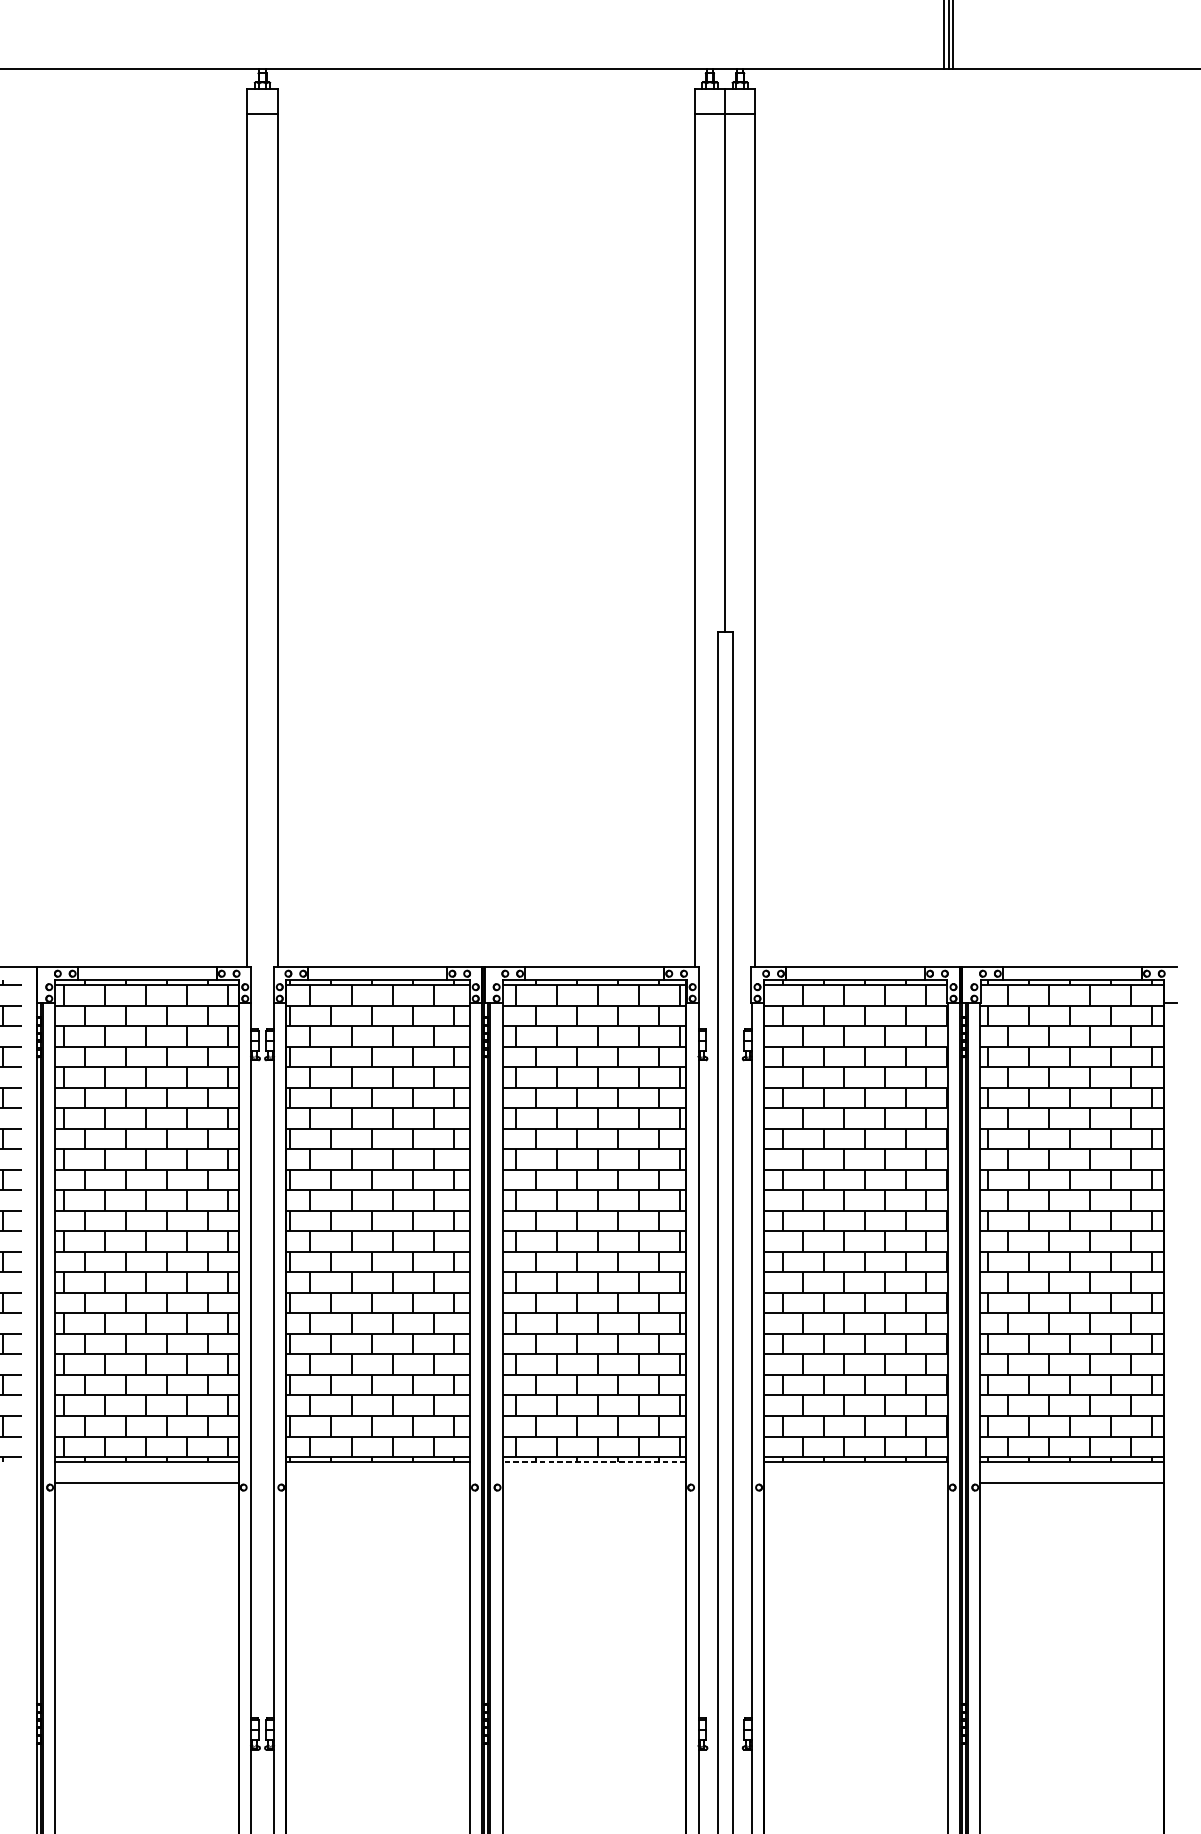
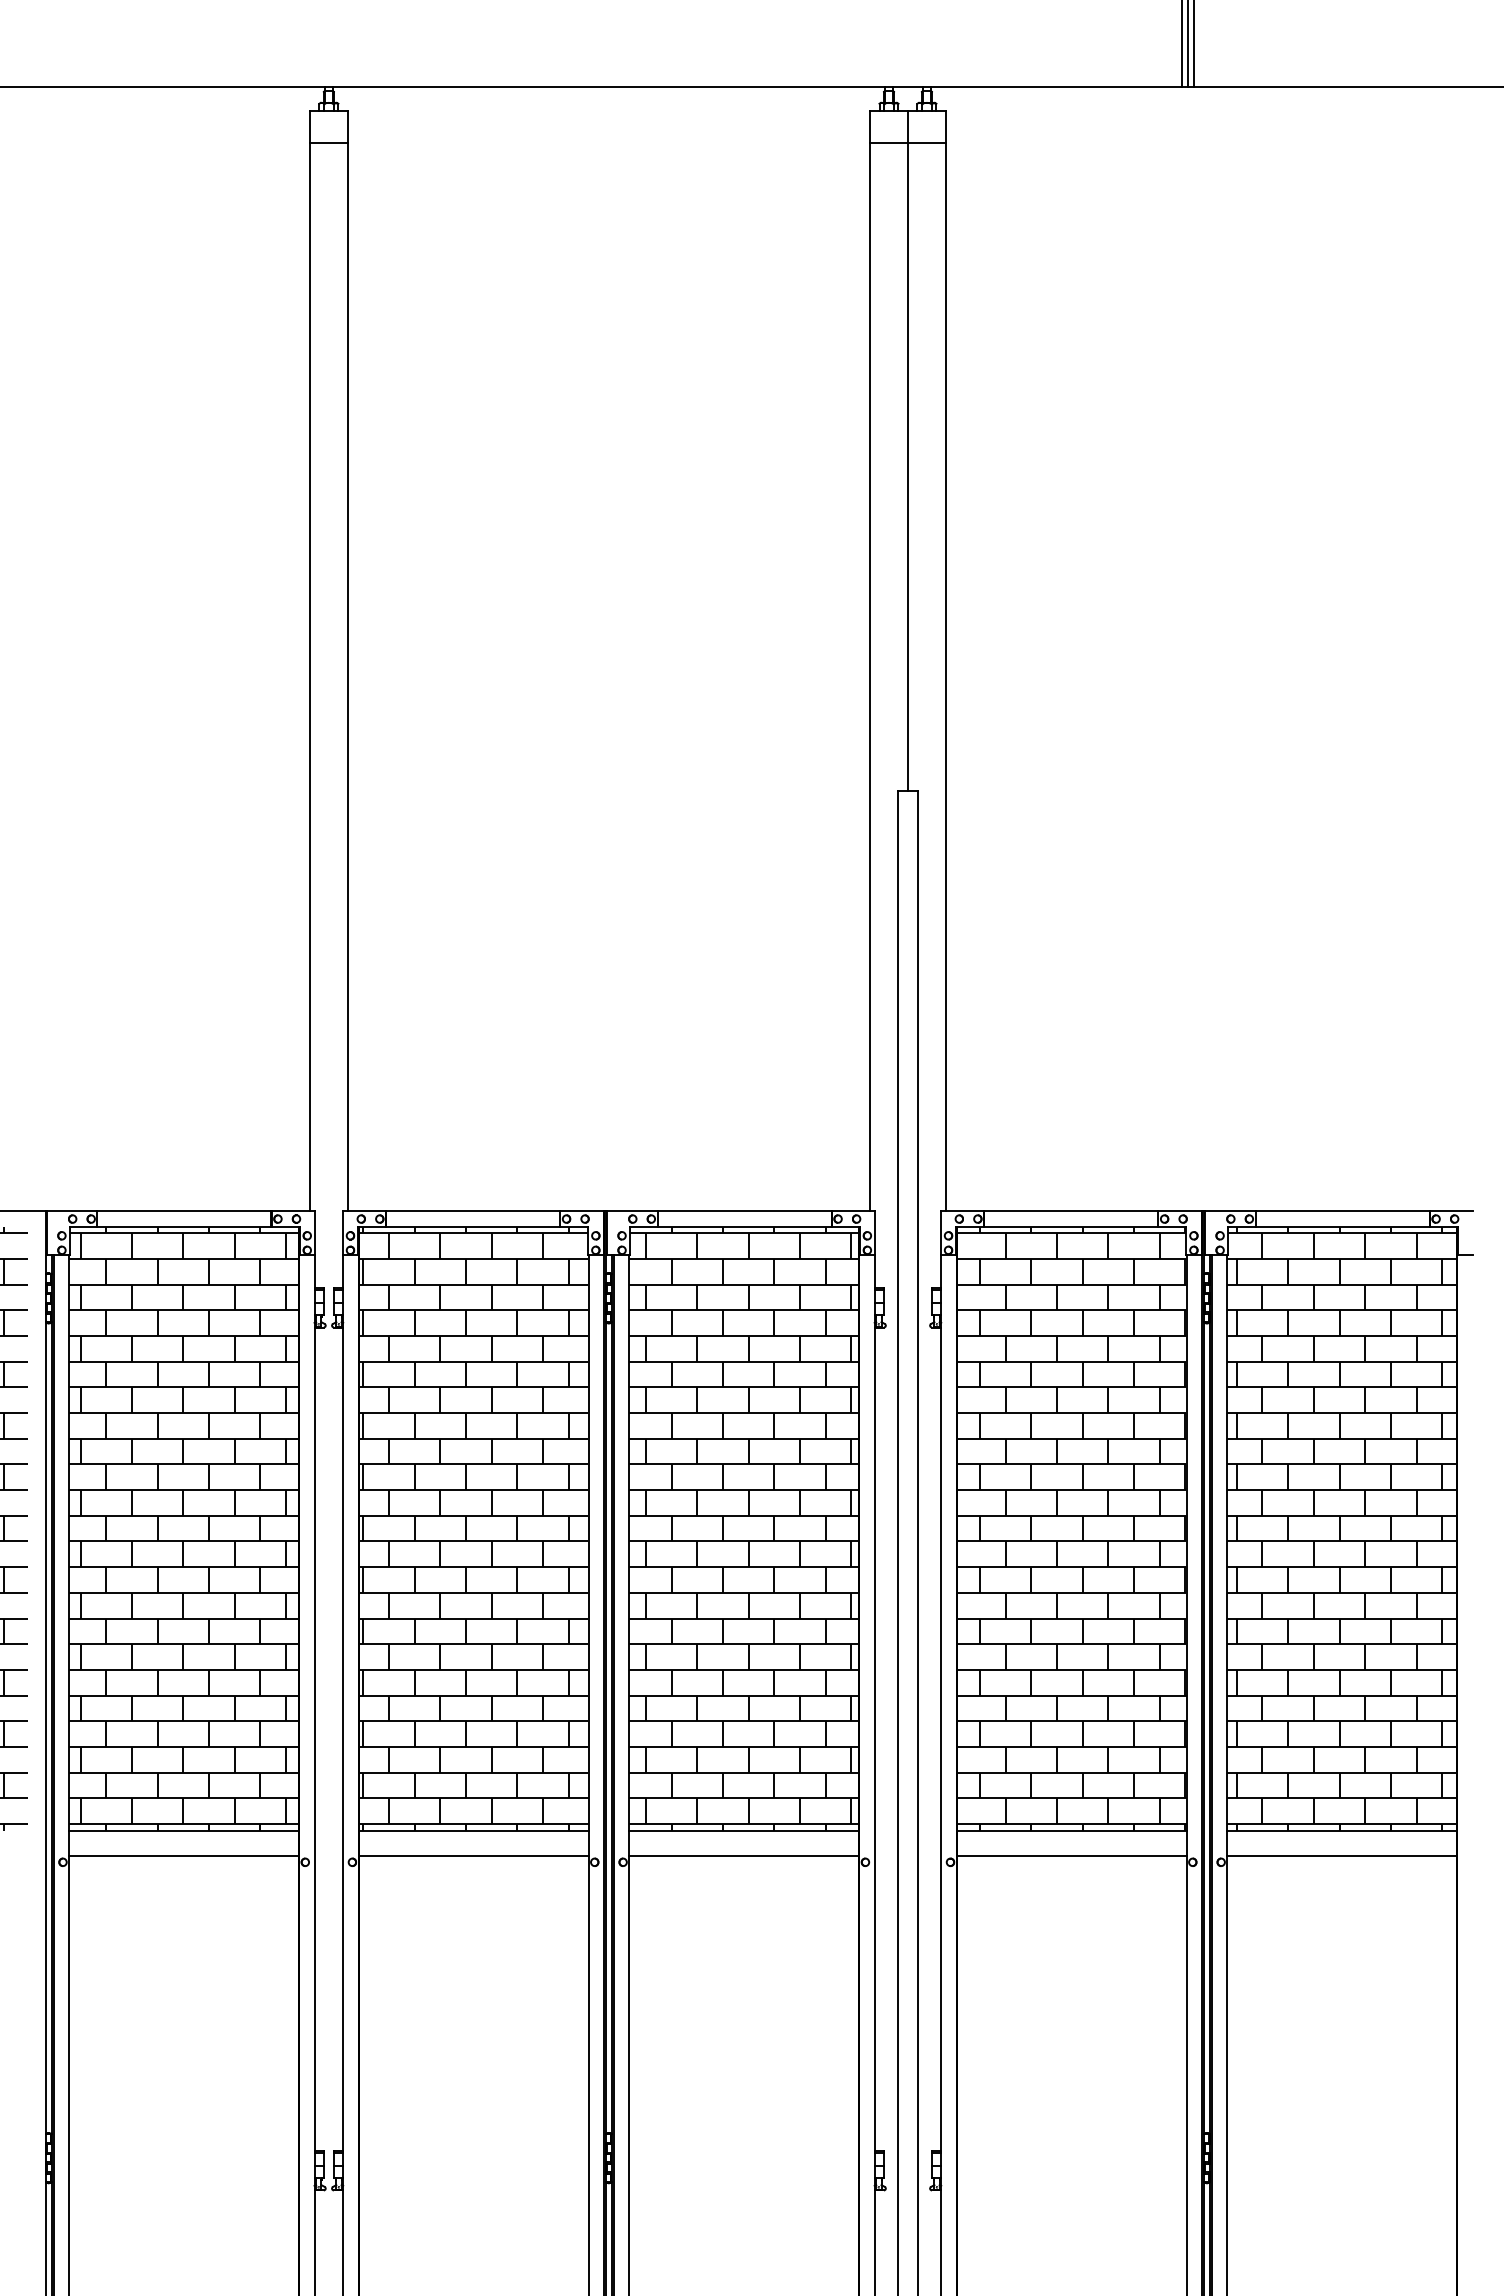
line: (594, 1462) -> (744, 1830), dashed -> solid
line: (378, 1482) -> (473, 1856), added
line: (594, 1482) -> (744, 1856), added
line: (855, 1482) -> (1071, 1856), added

